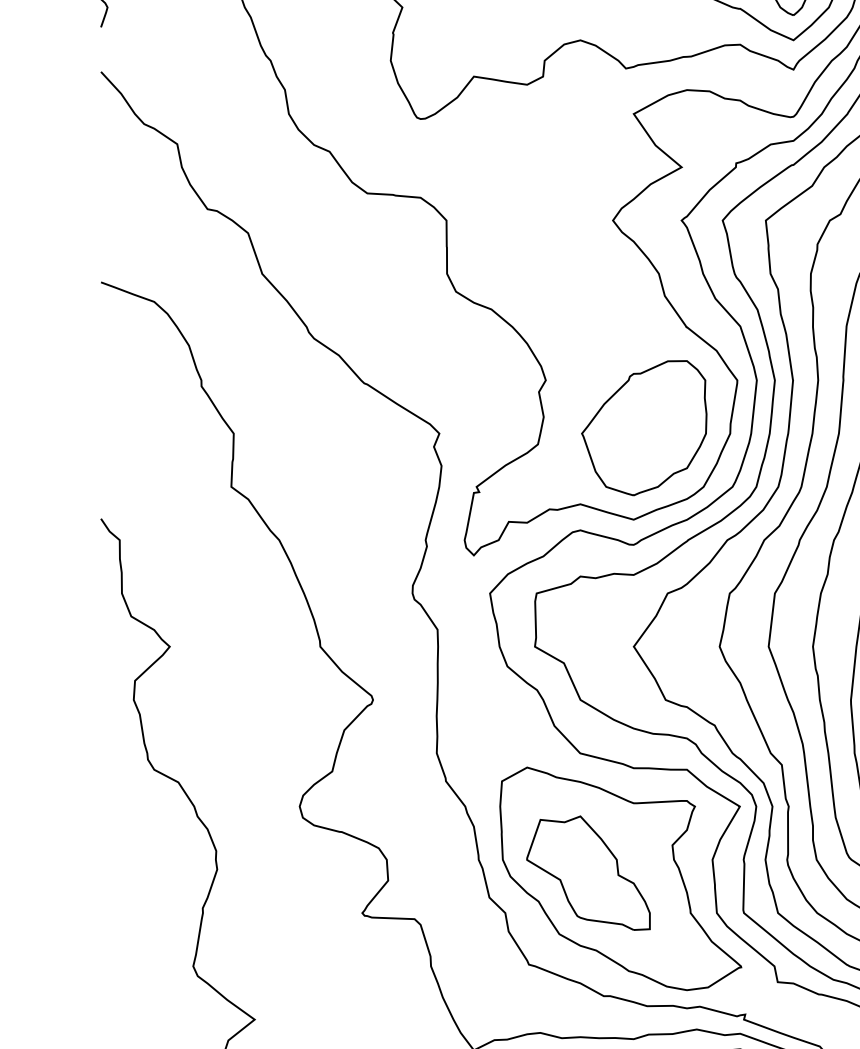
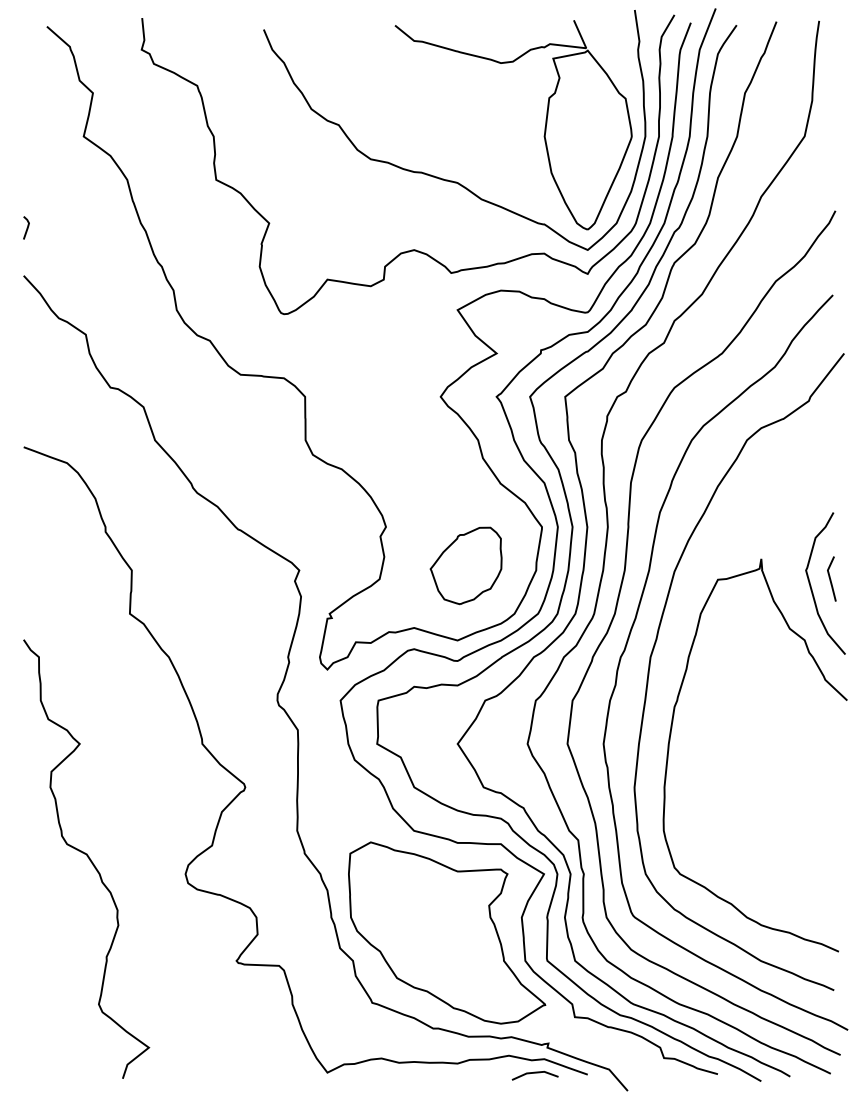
part: (643, 427) -> (465, 565), size x0.7
part: (588, 873) -> (420, 928), removed

